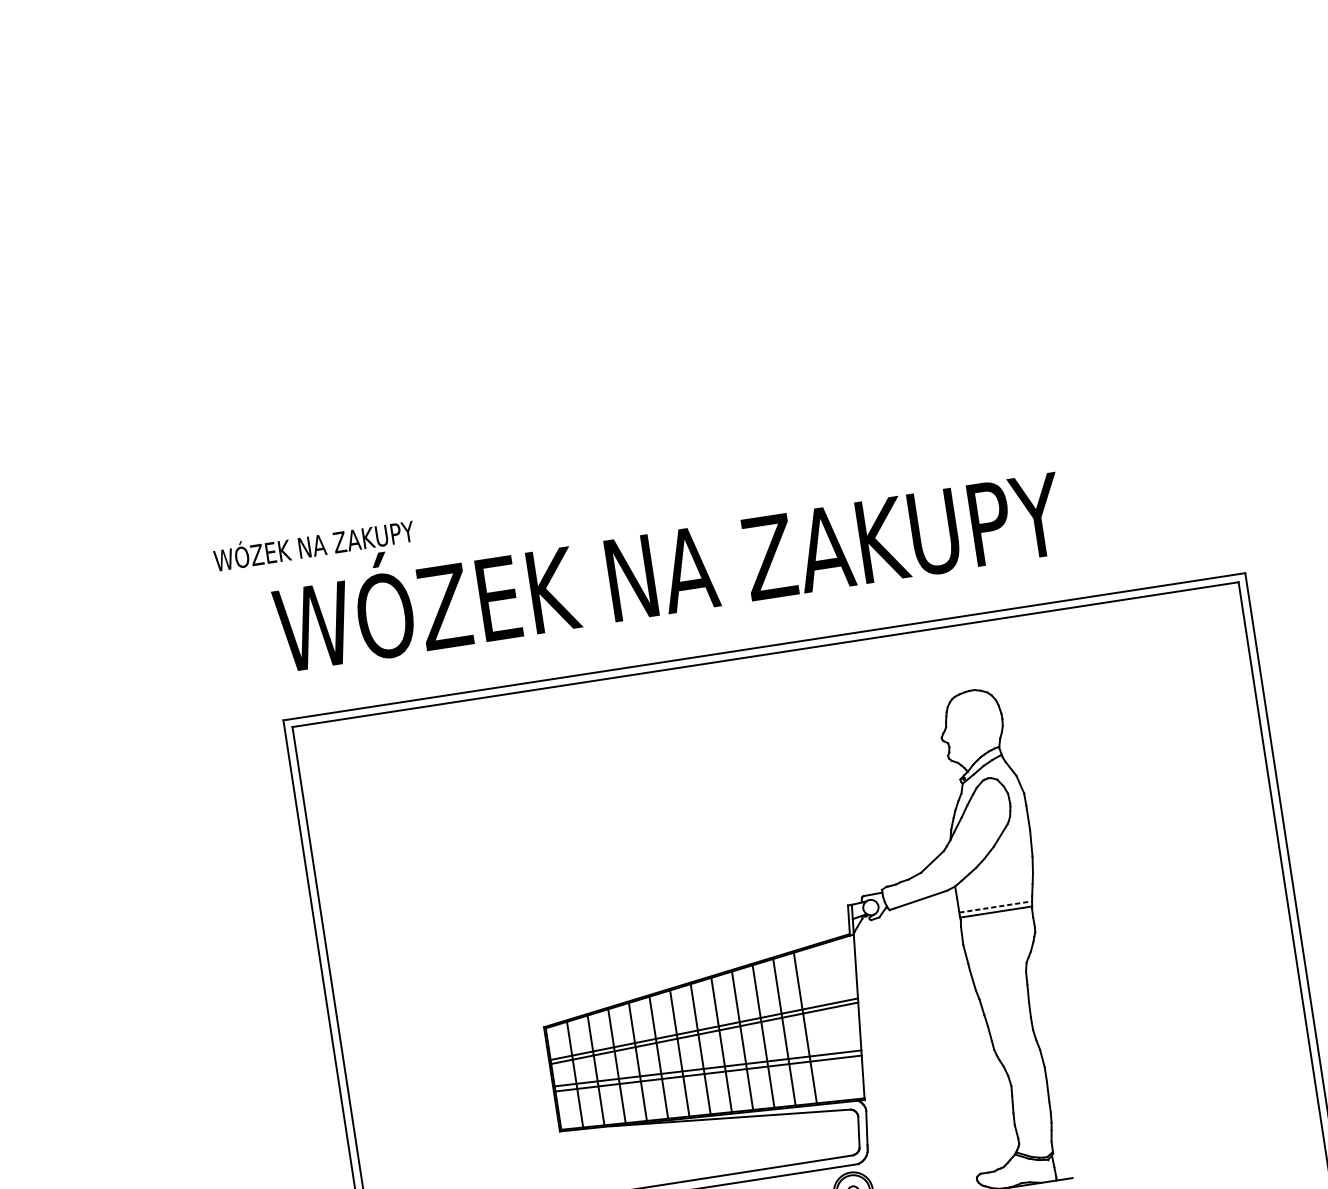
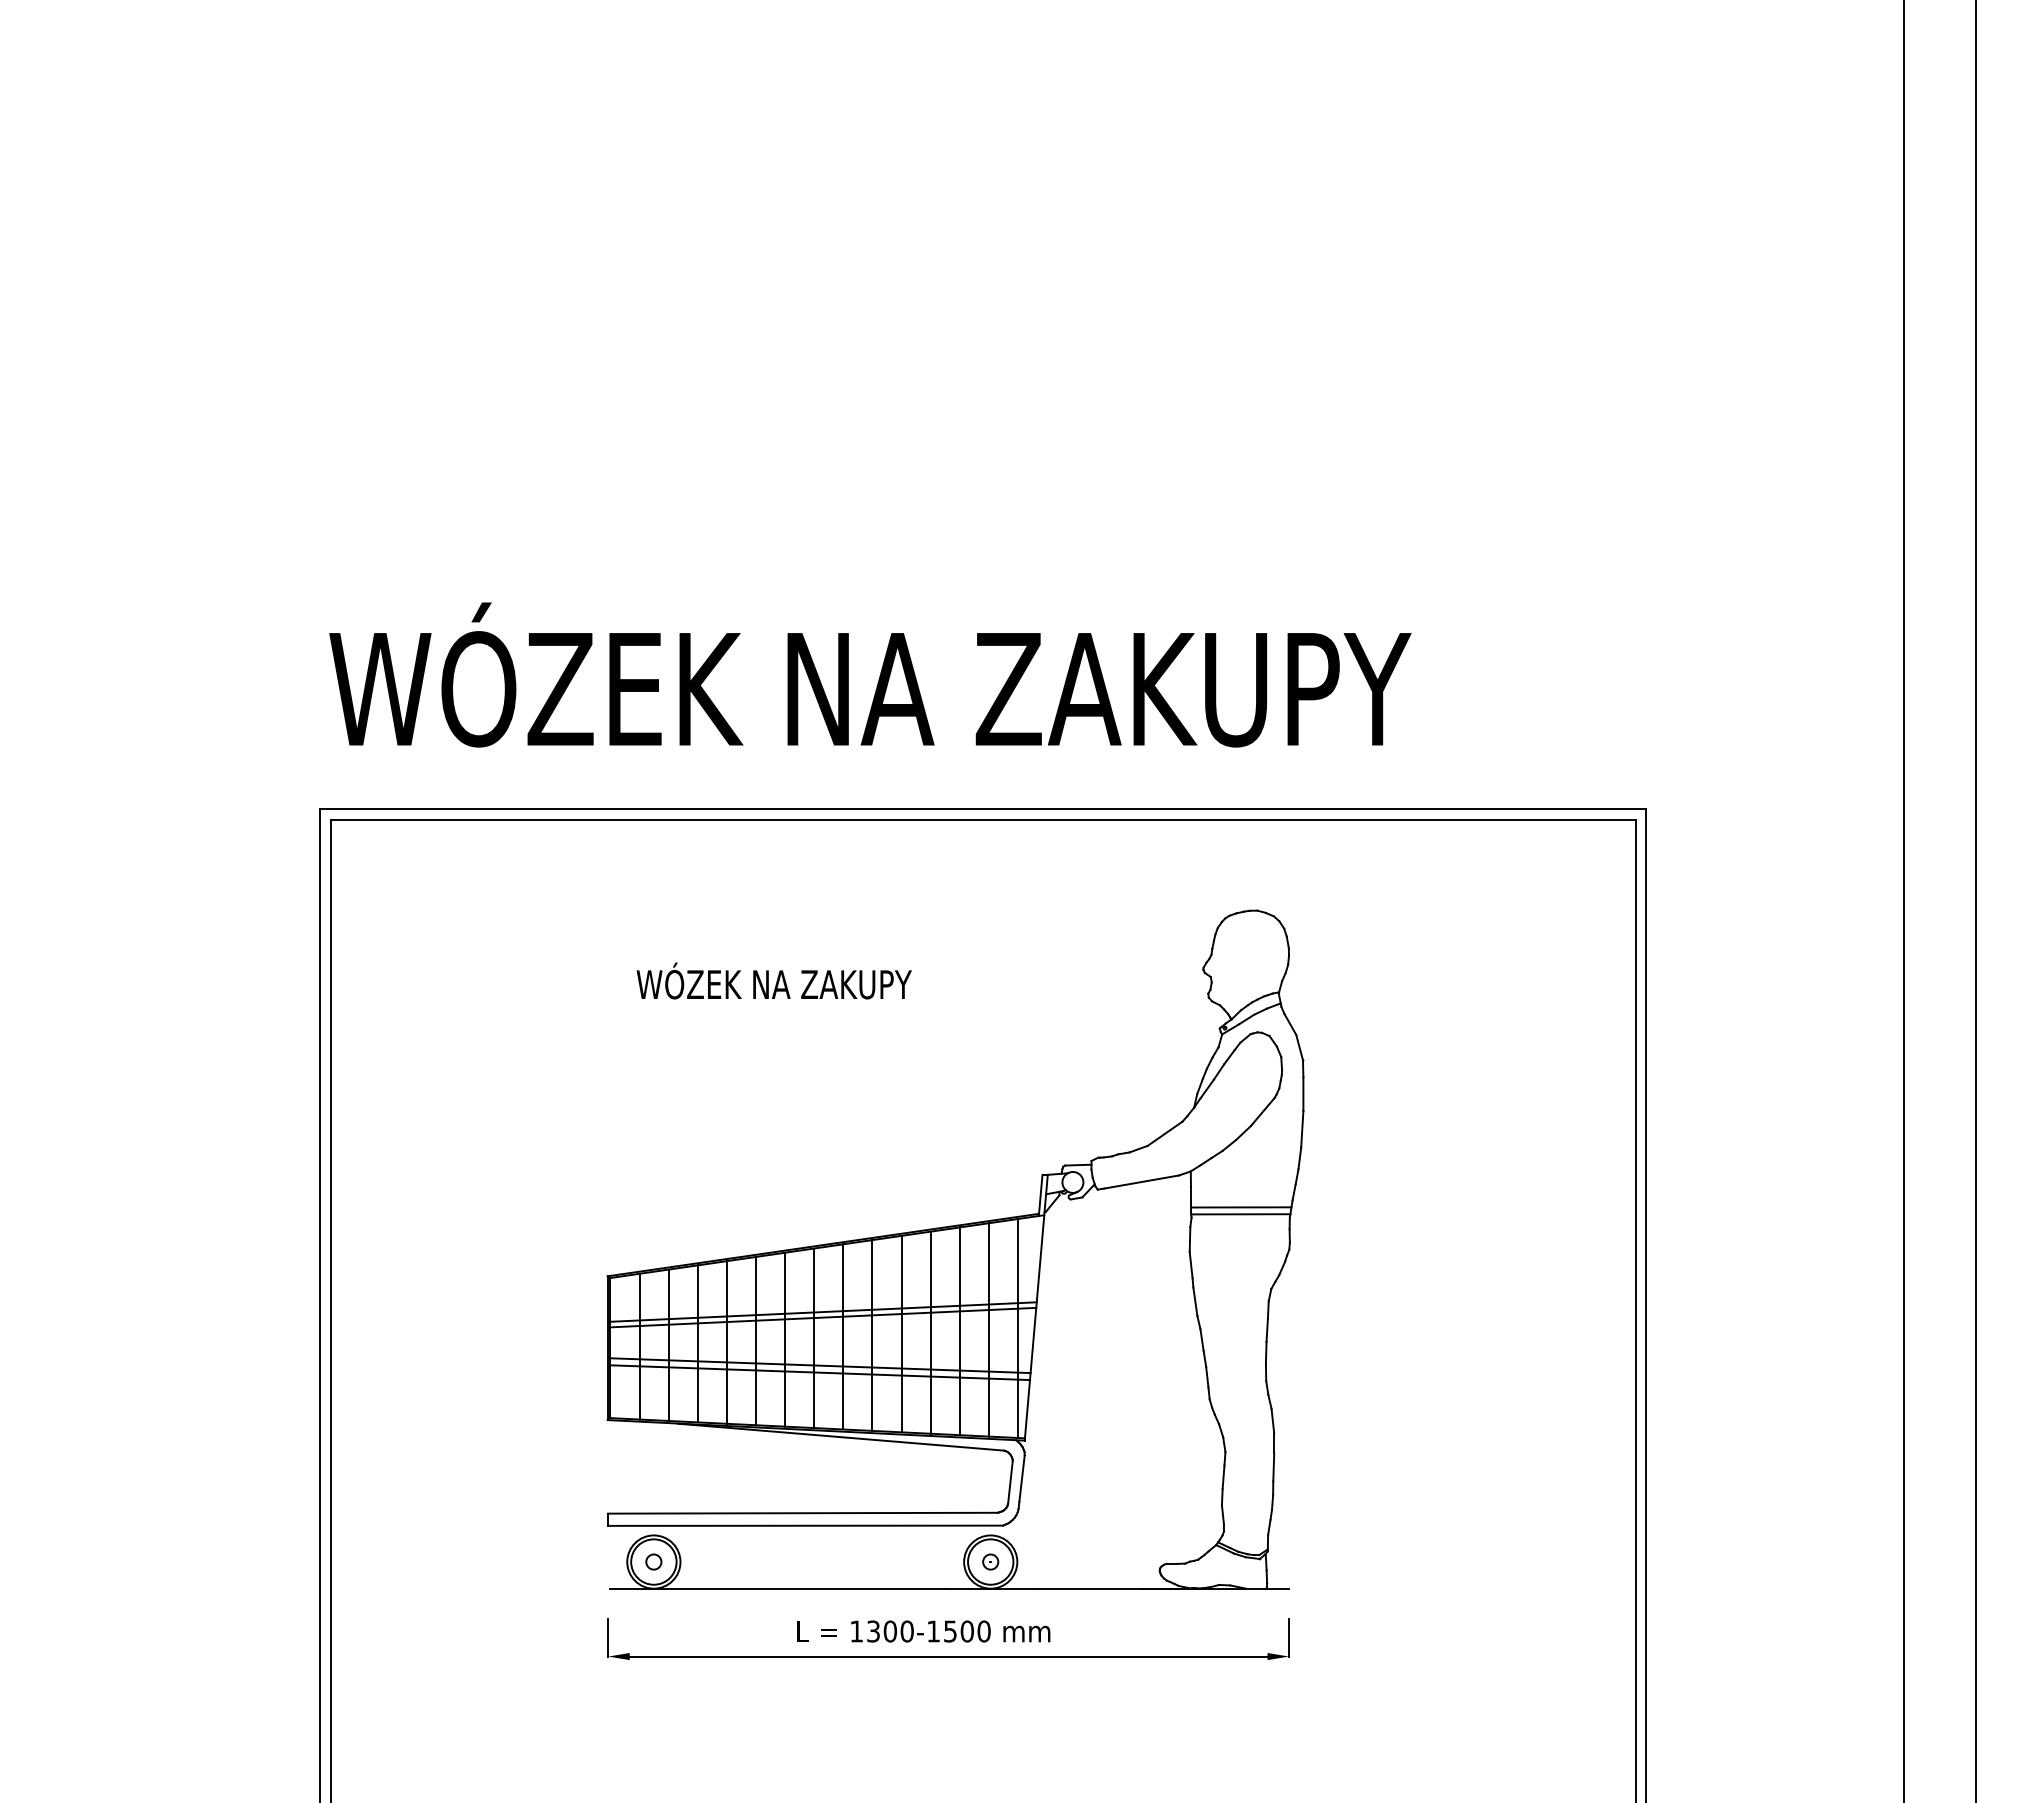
text: (313, 543) -> (773, 980), moved
line: (995, 907) -> (1241, 1207), dashed -> solid
line: (846, 1019) -> (1017, 1328), added
line: (826, 1023) -> (988, 1329), added

